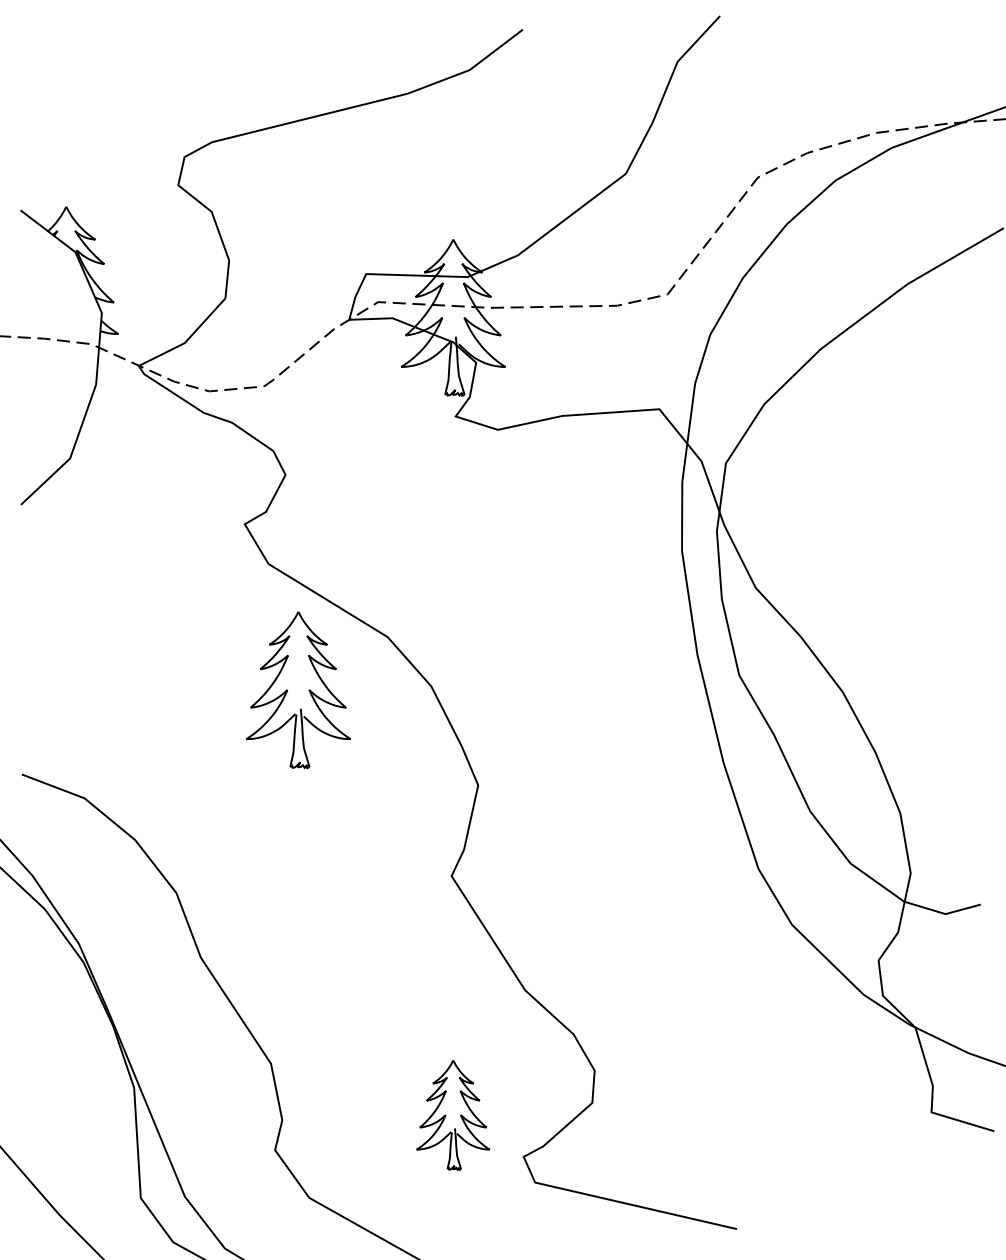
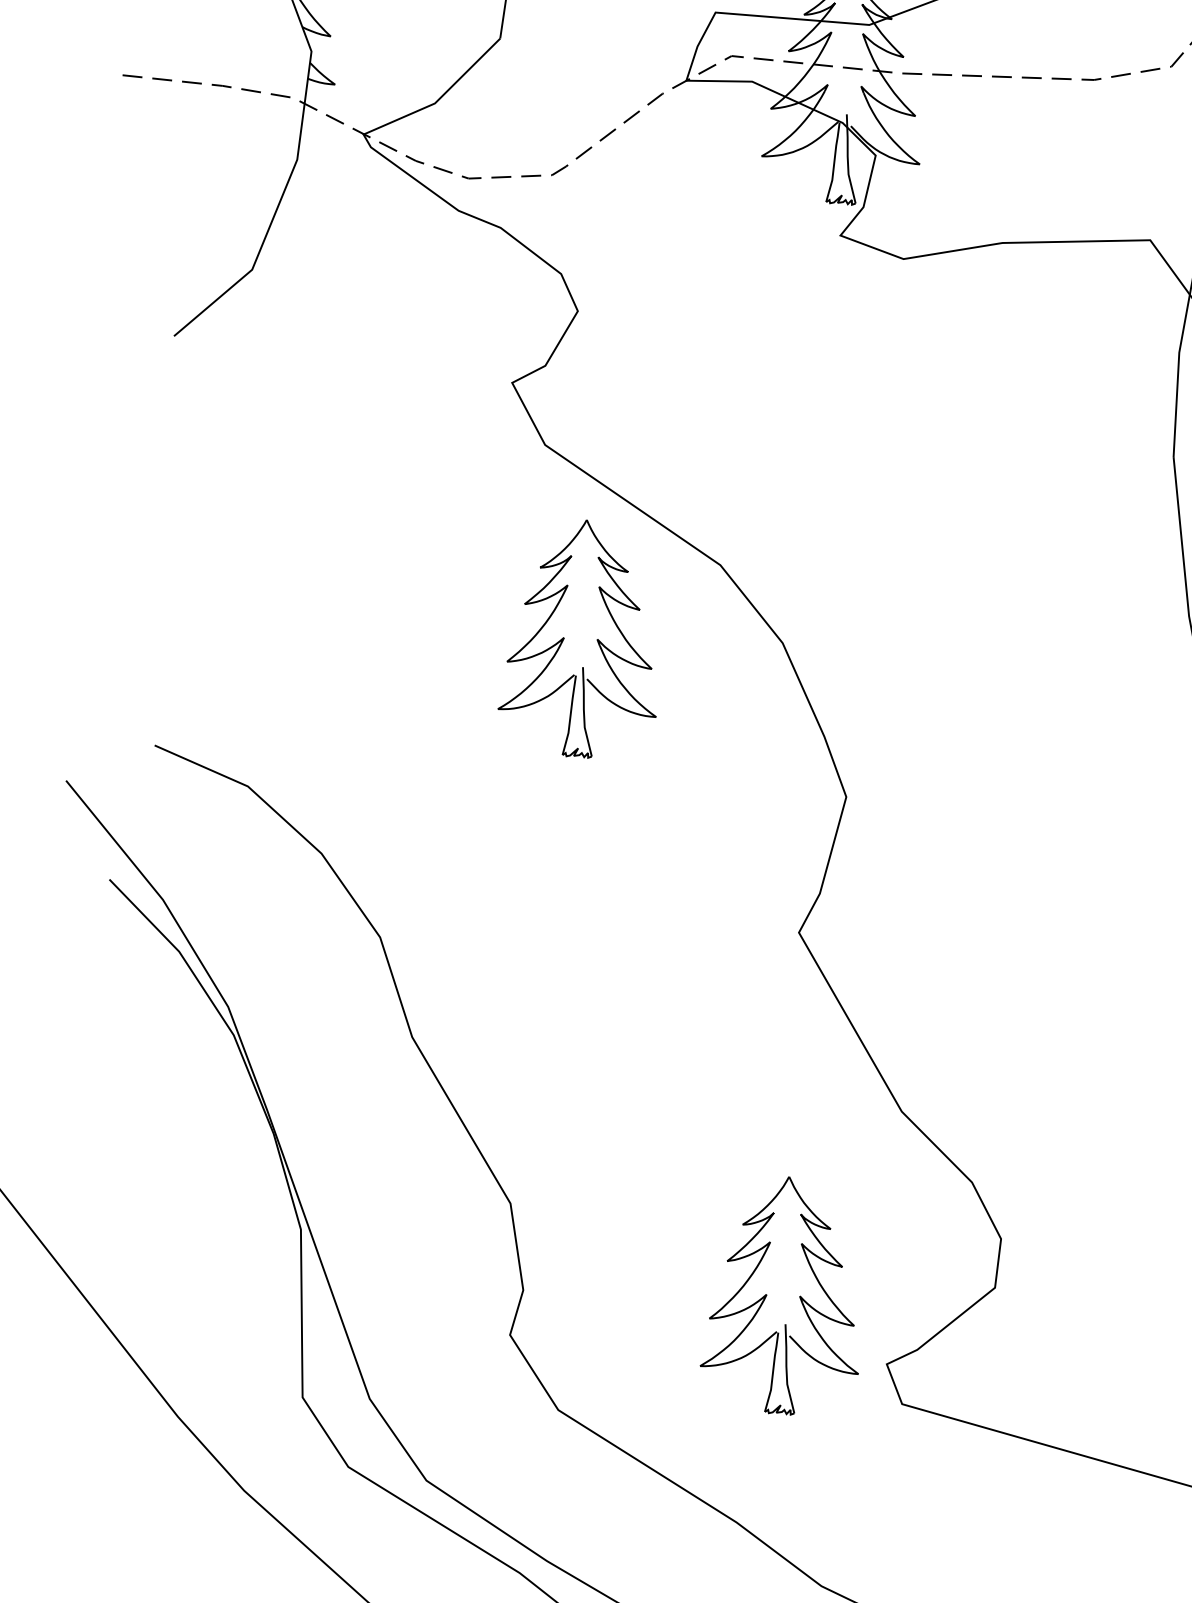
part: (452, 1115) -> (781, 1296), size x1.43

